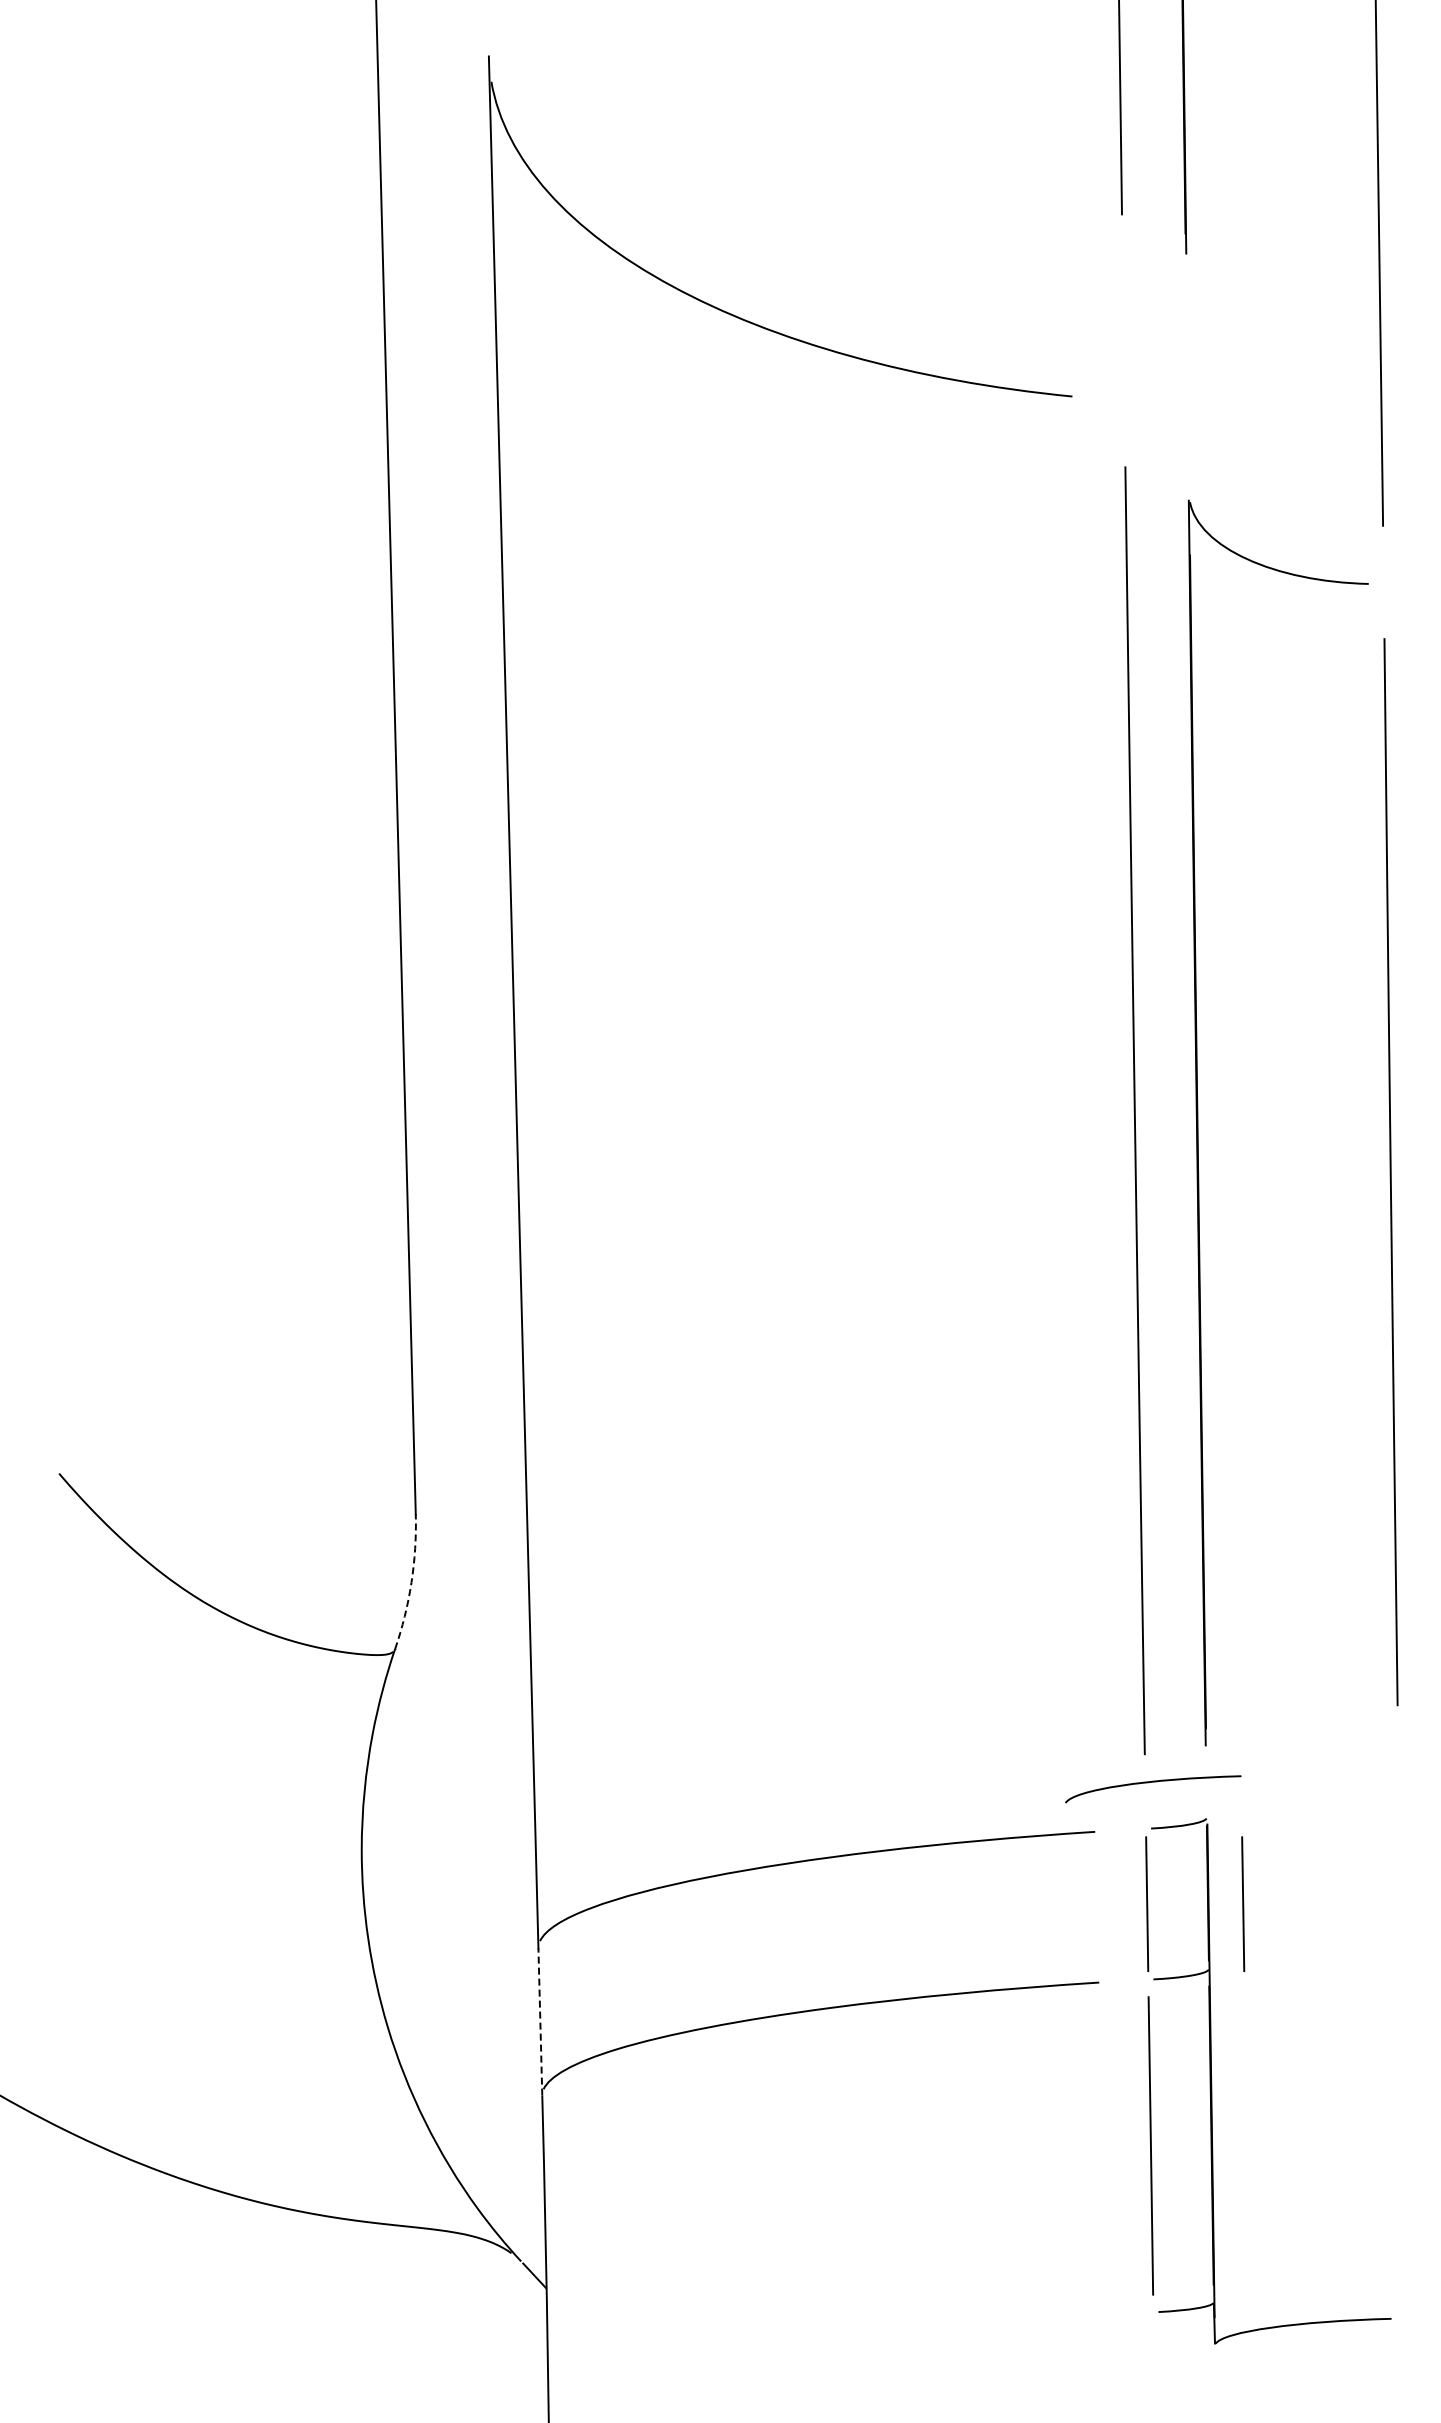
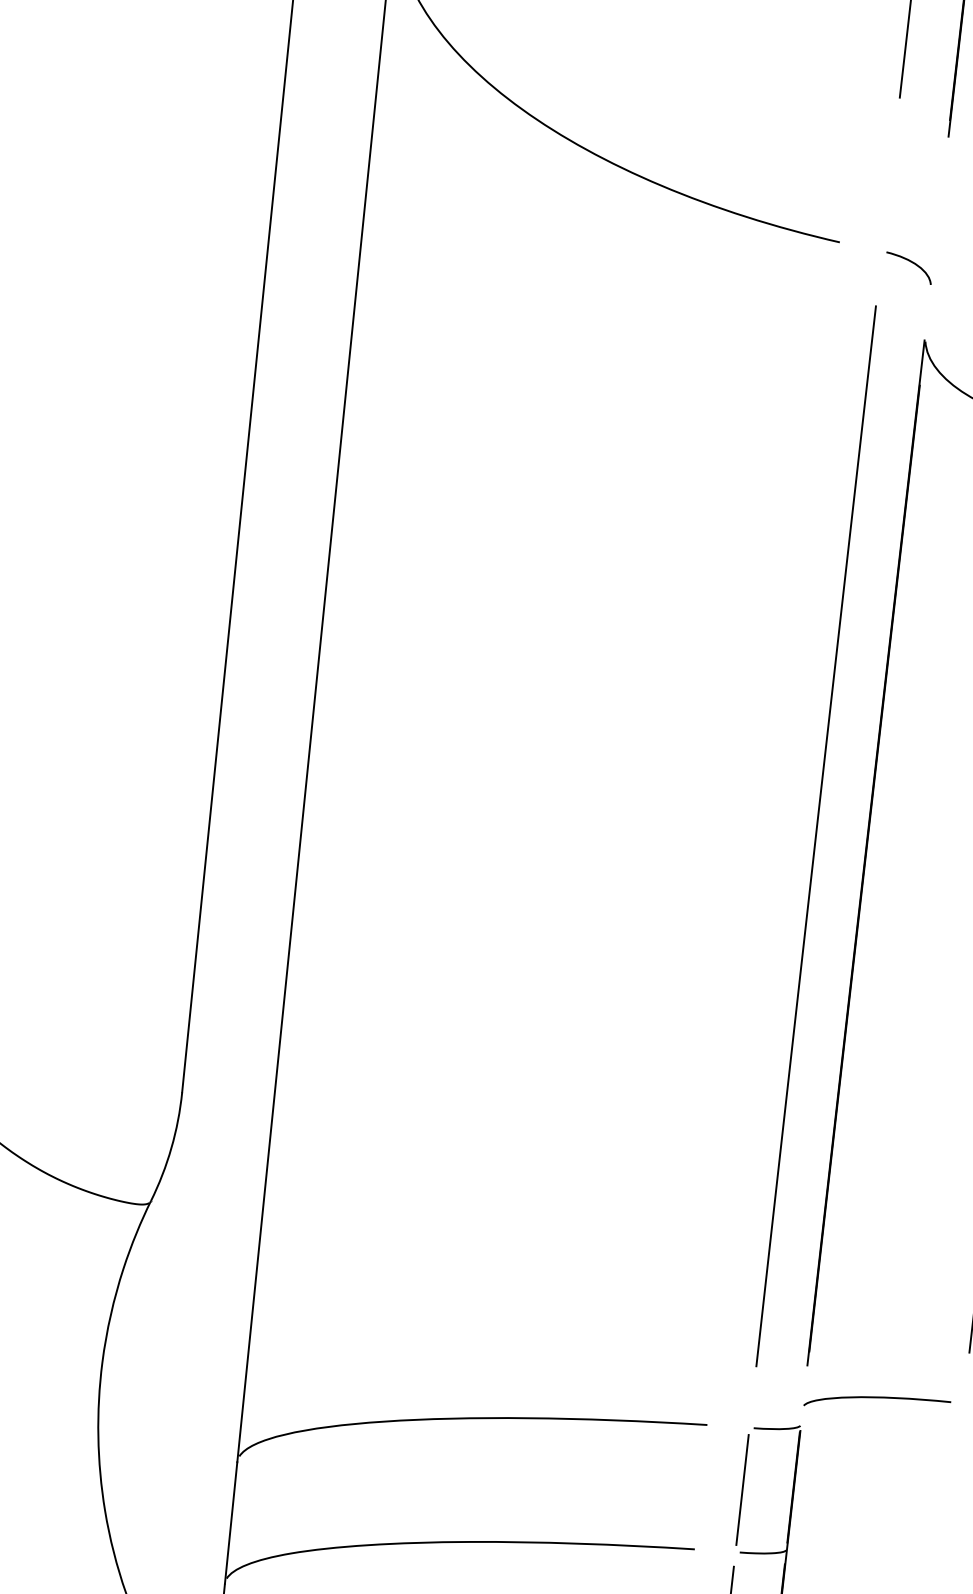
curve: (1159, 409) -> (910, 262), added
arc: (411, 1582) -> (171, 1147), dashed -> solid
curve: (1153, 1782) -> (878, 1398), moved
line: (1243, 1903) -> (821, 1499), removed
line: (540, 2022) -> (231, 1523), dashed -> solid

